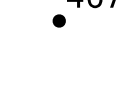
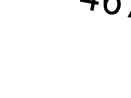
part: (58, 20) -> (66, 20), removed

